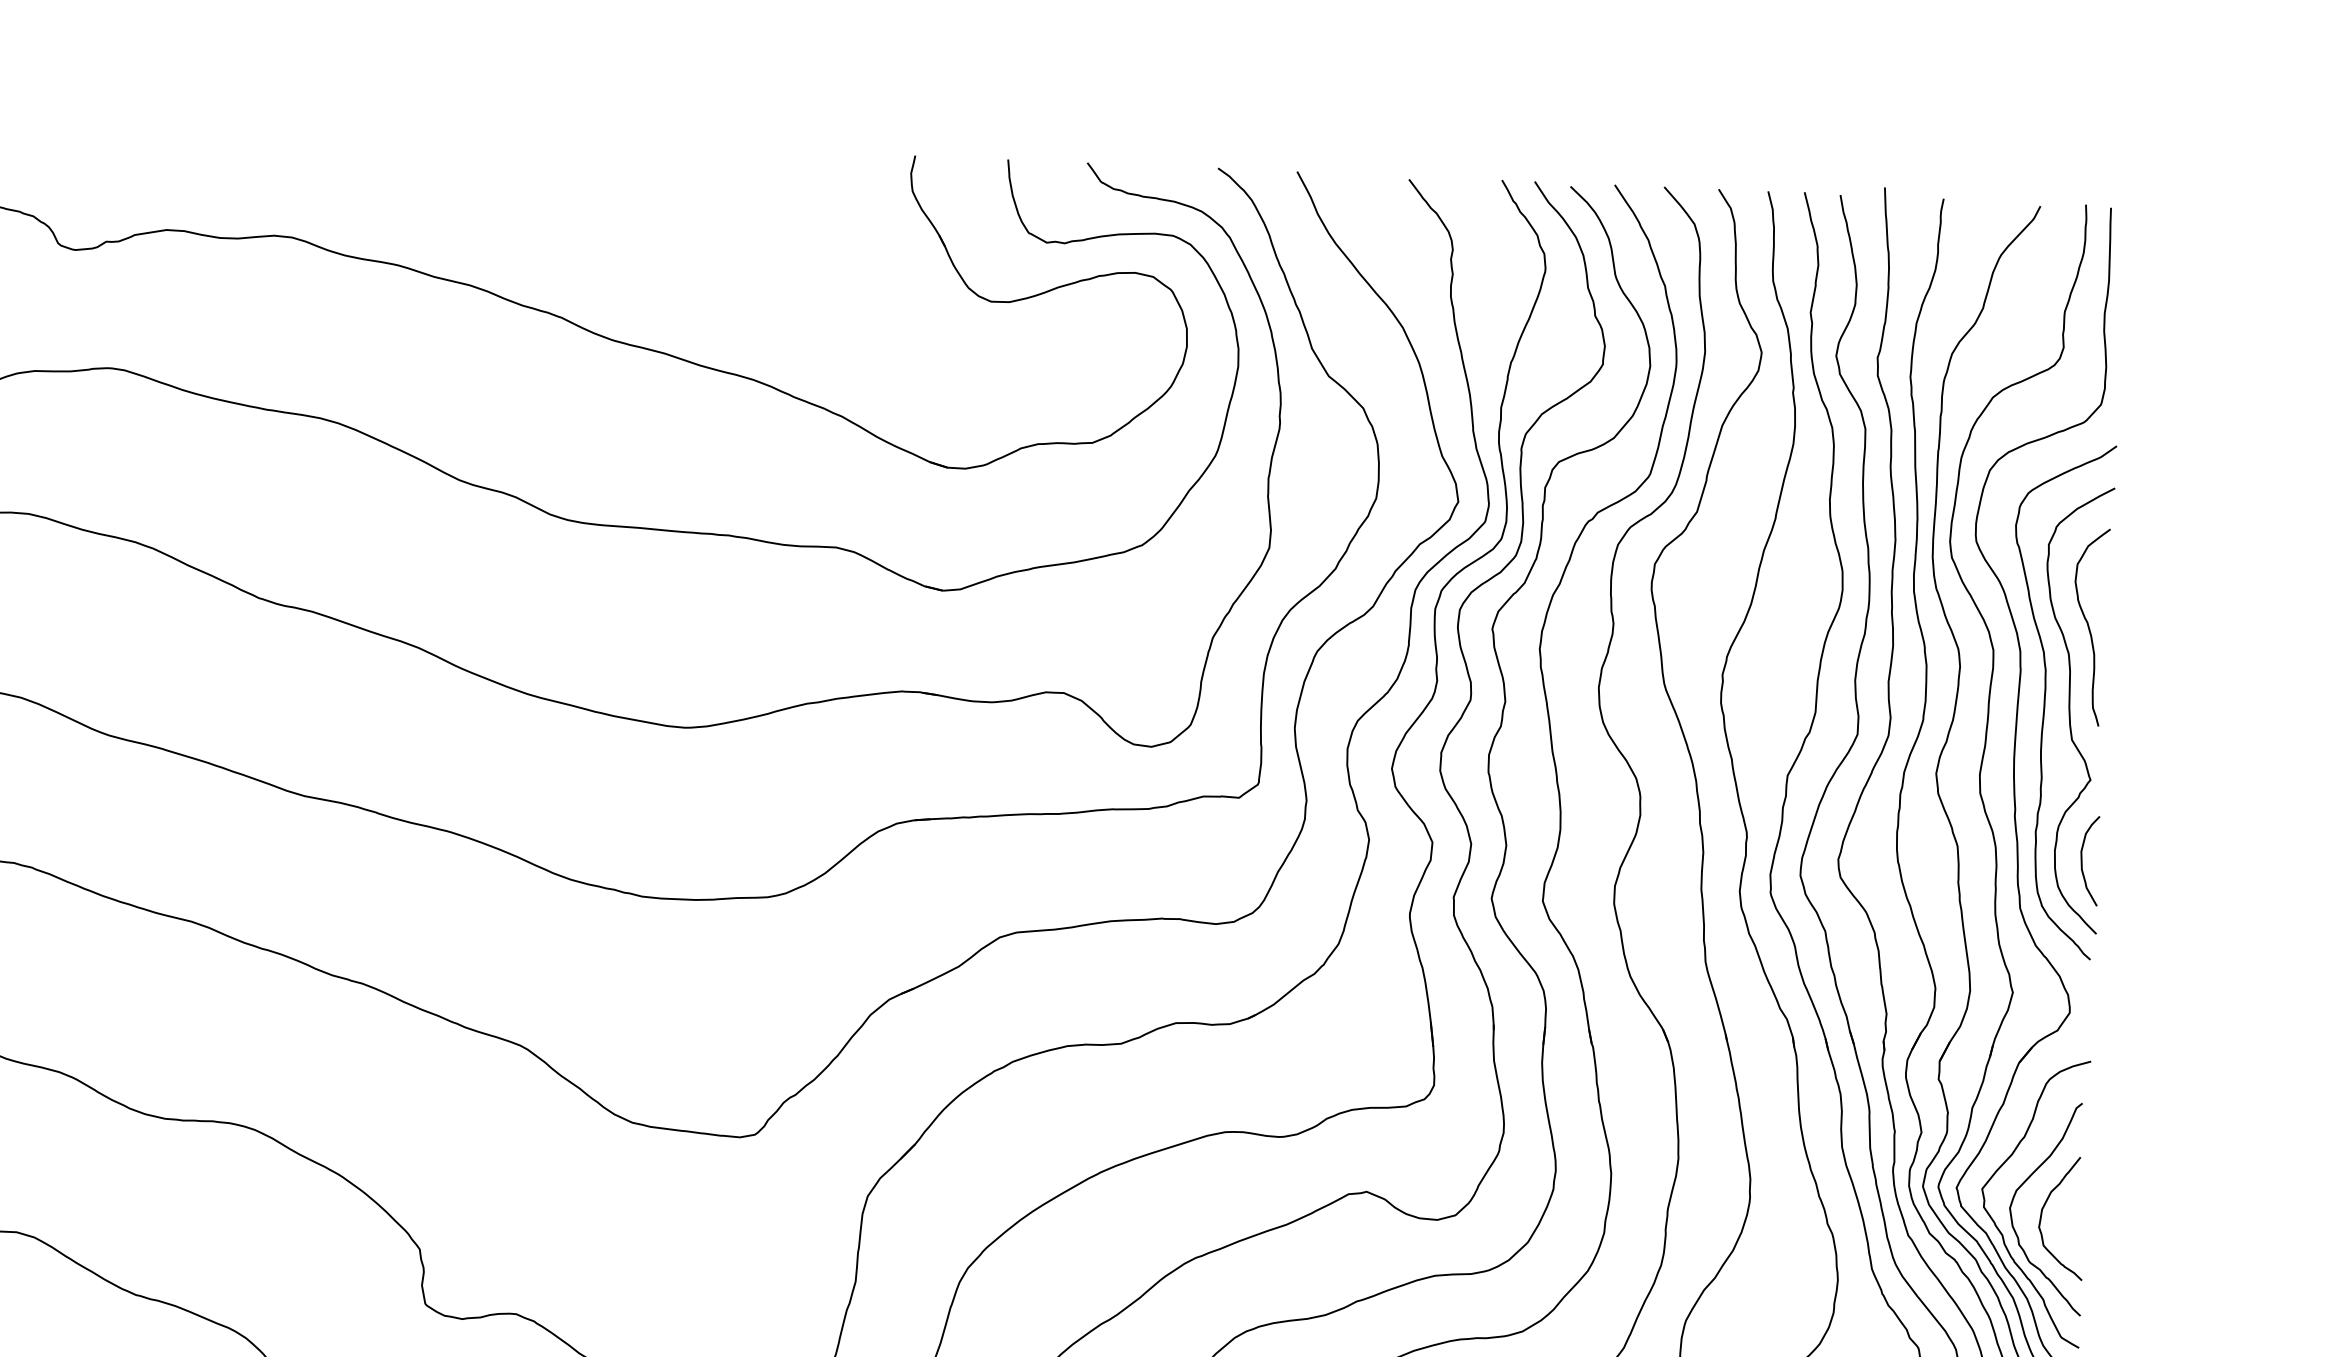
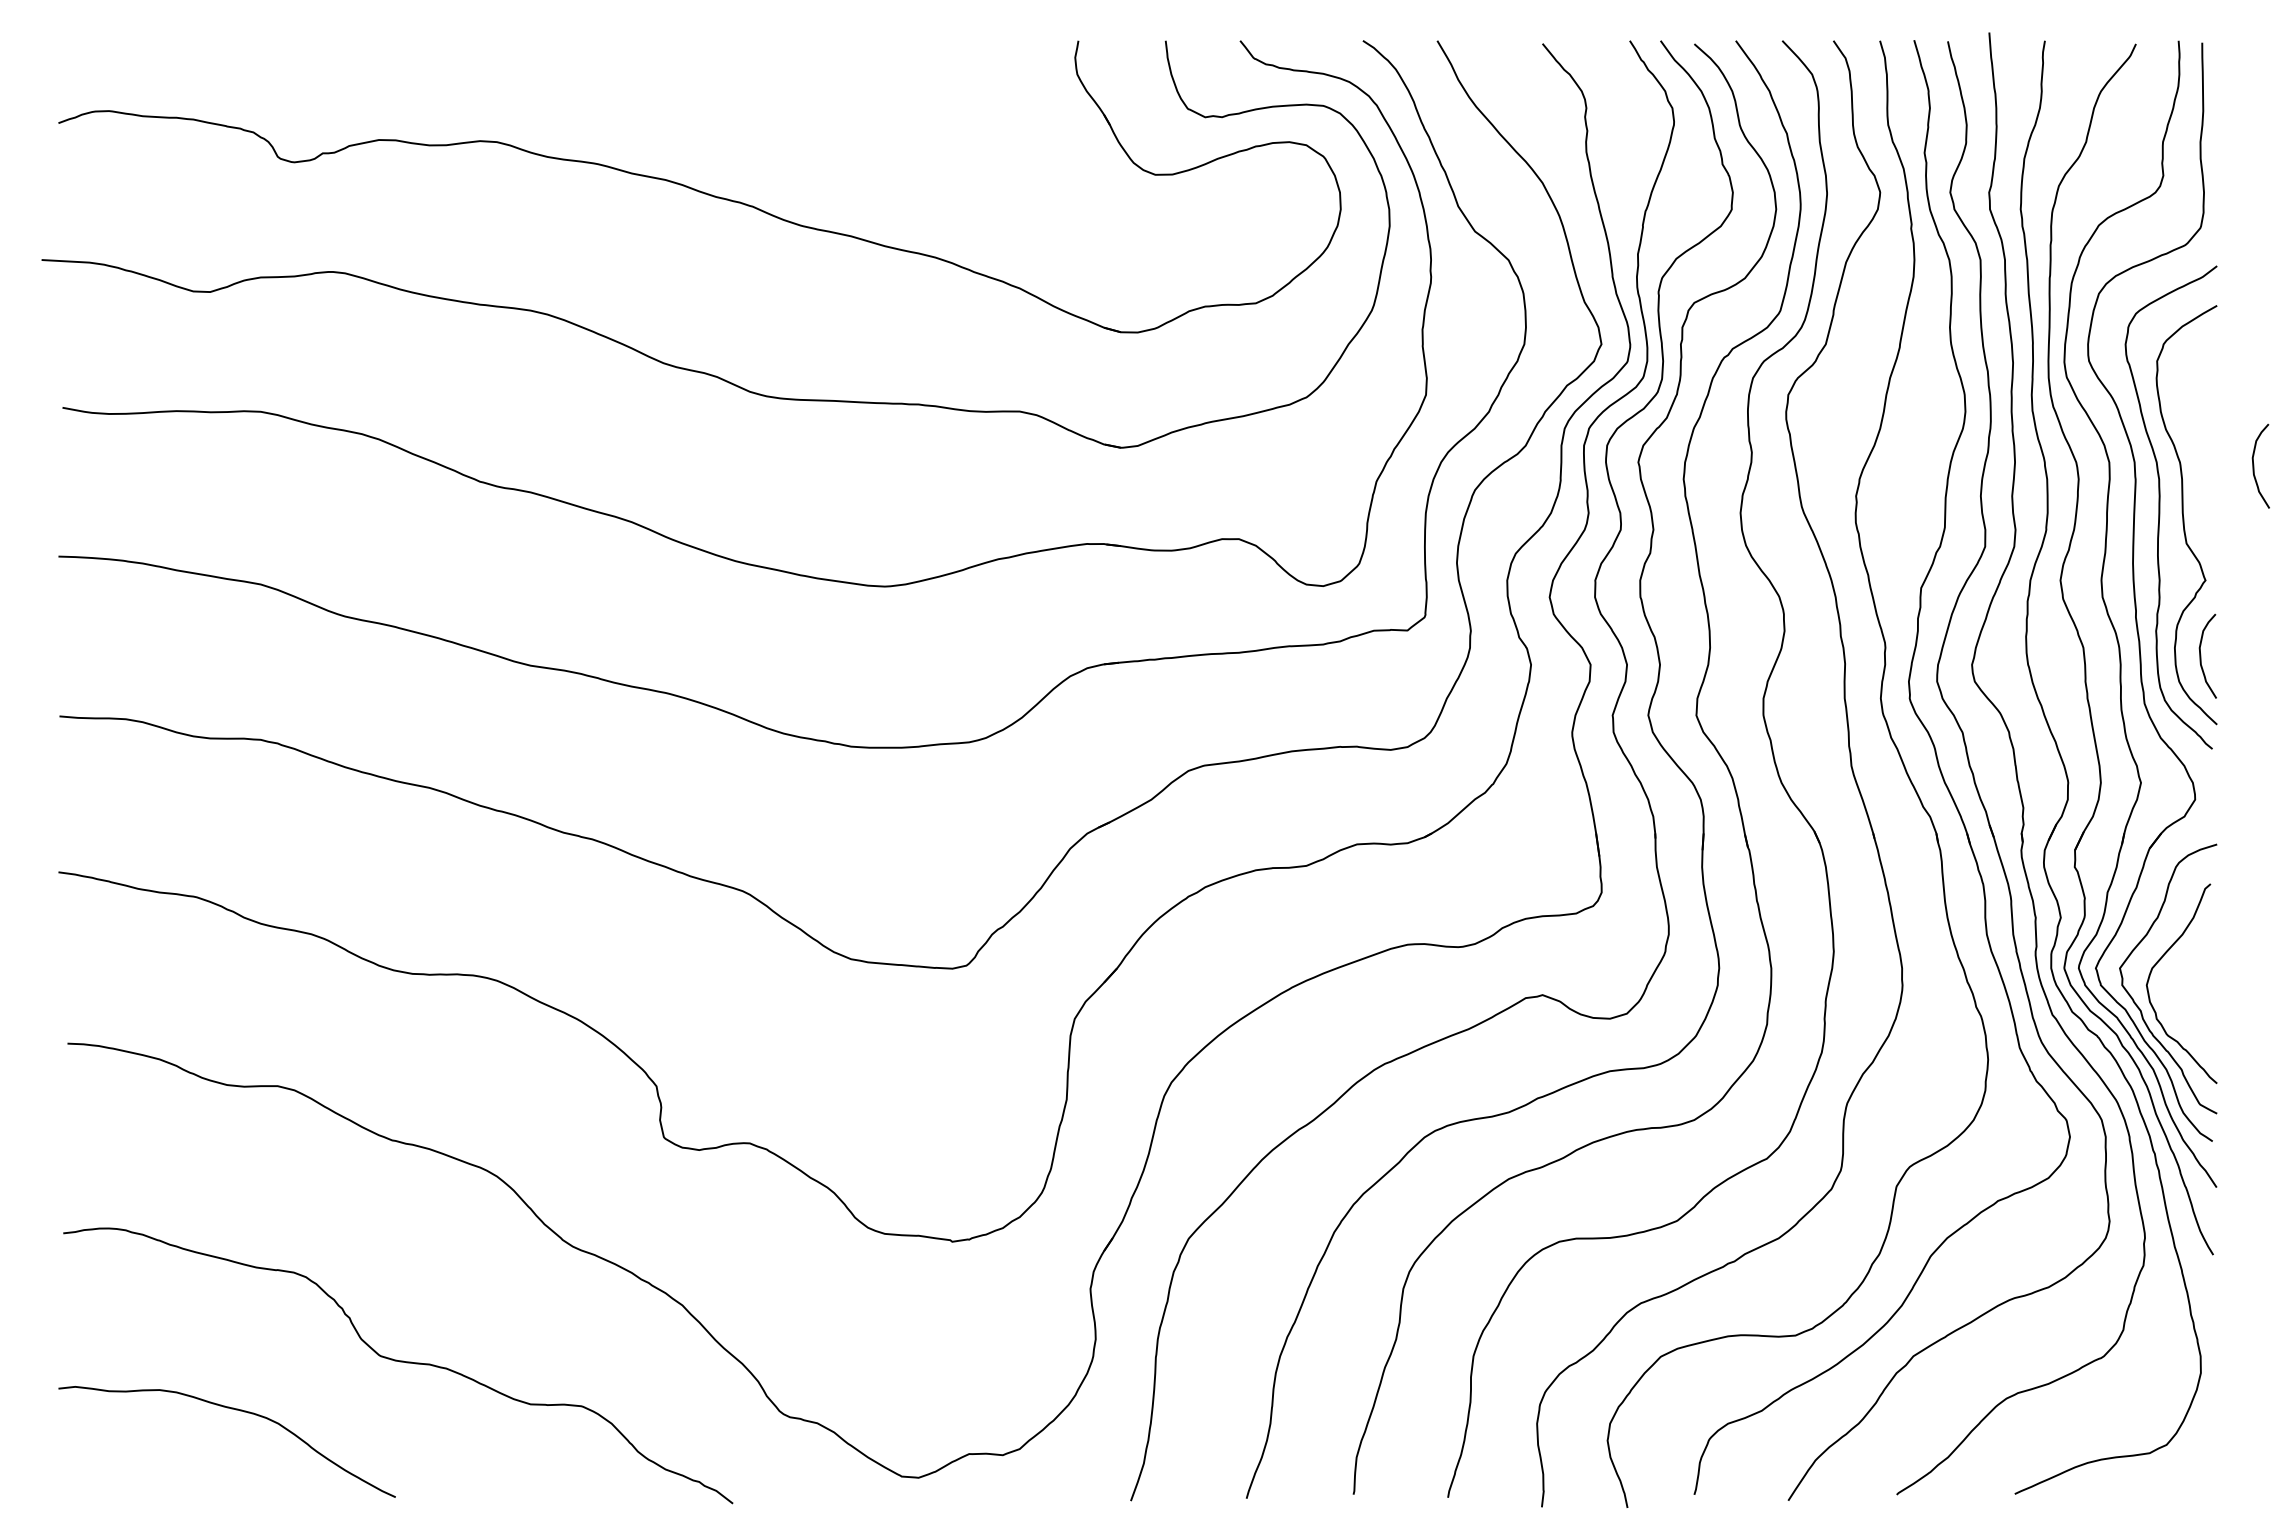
curve: (2089, 626) -> (2198, 436), removed
curve: (2147, 659) -> (2254, 465), added
curve: (2042, 1216) -> (2177, 991), removed

